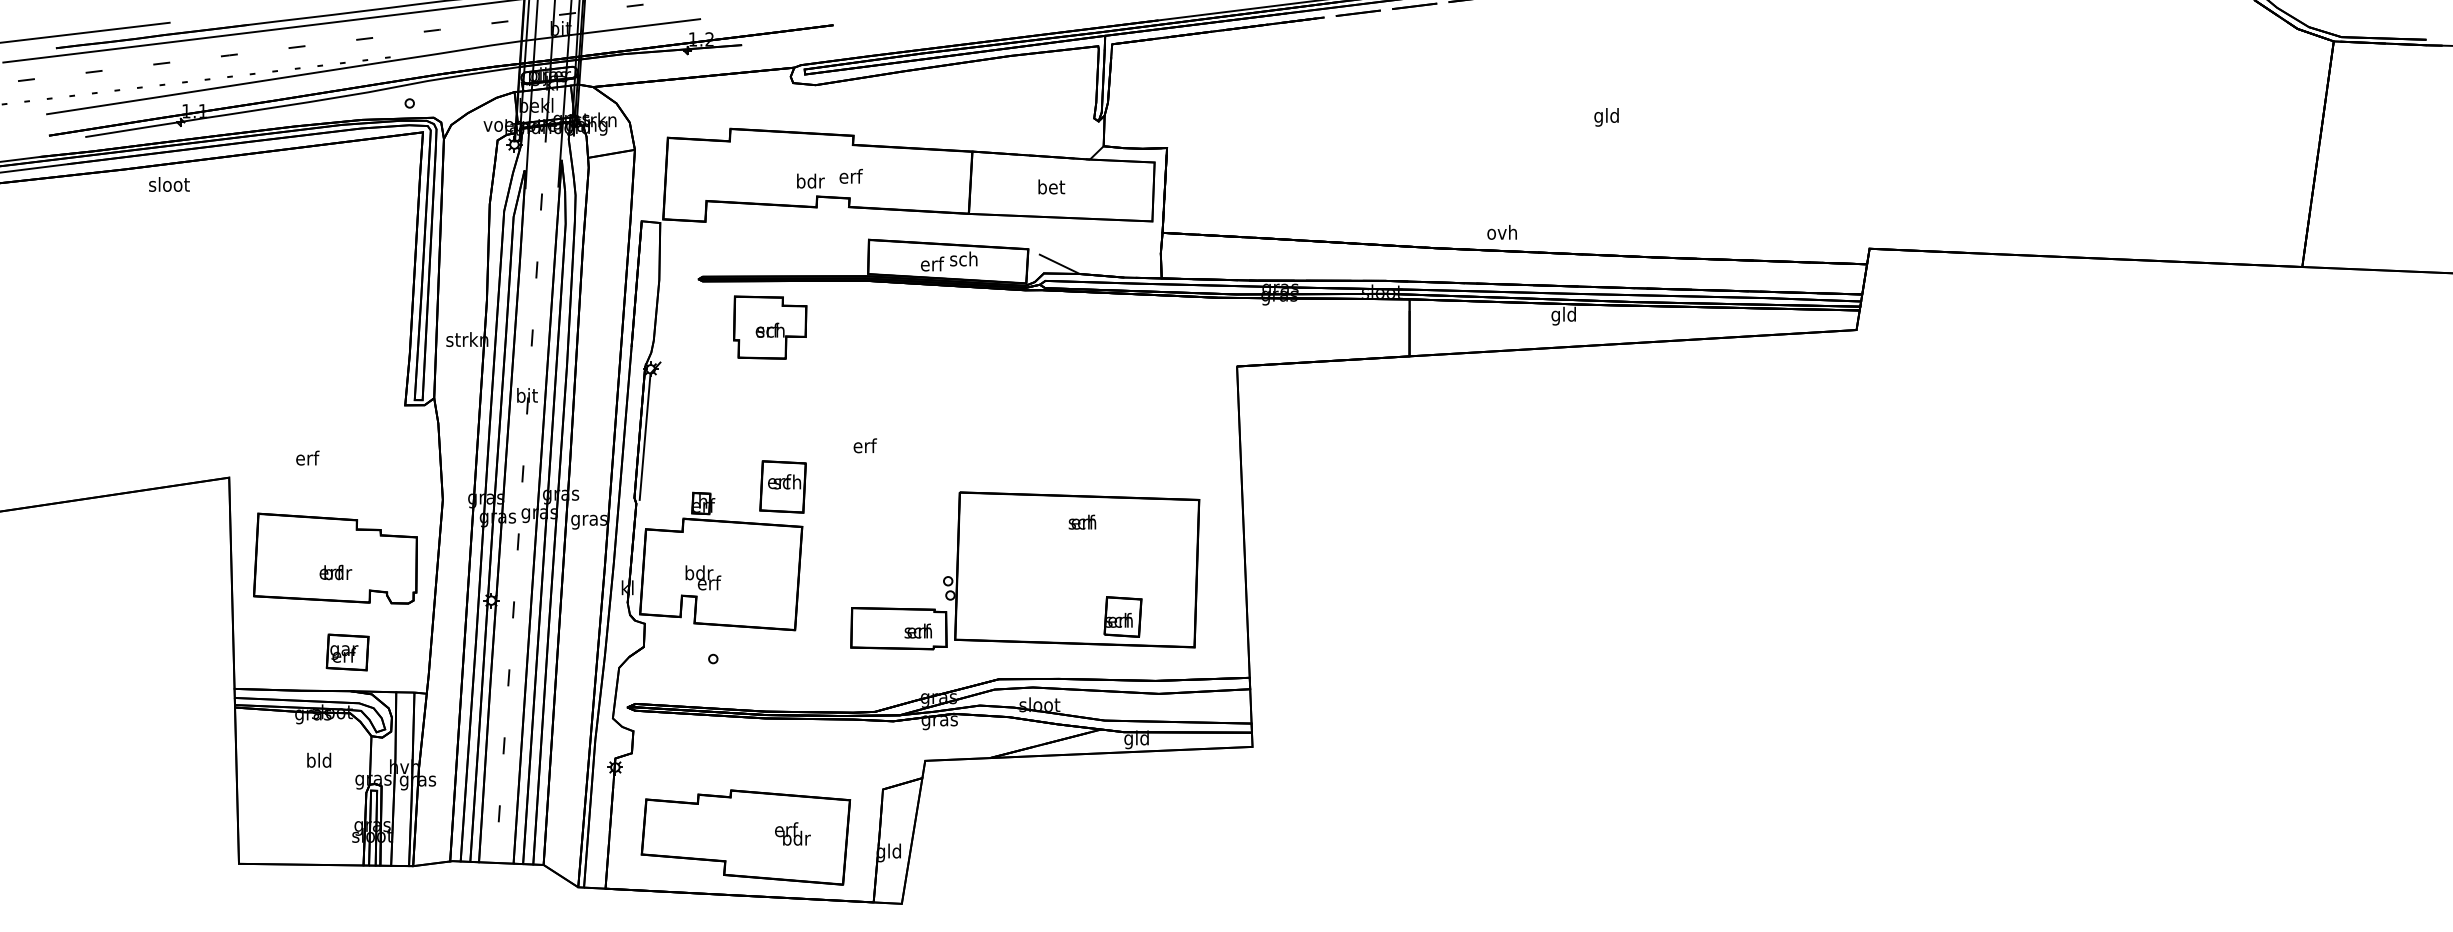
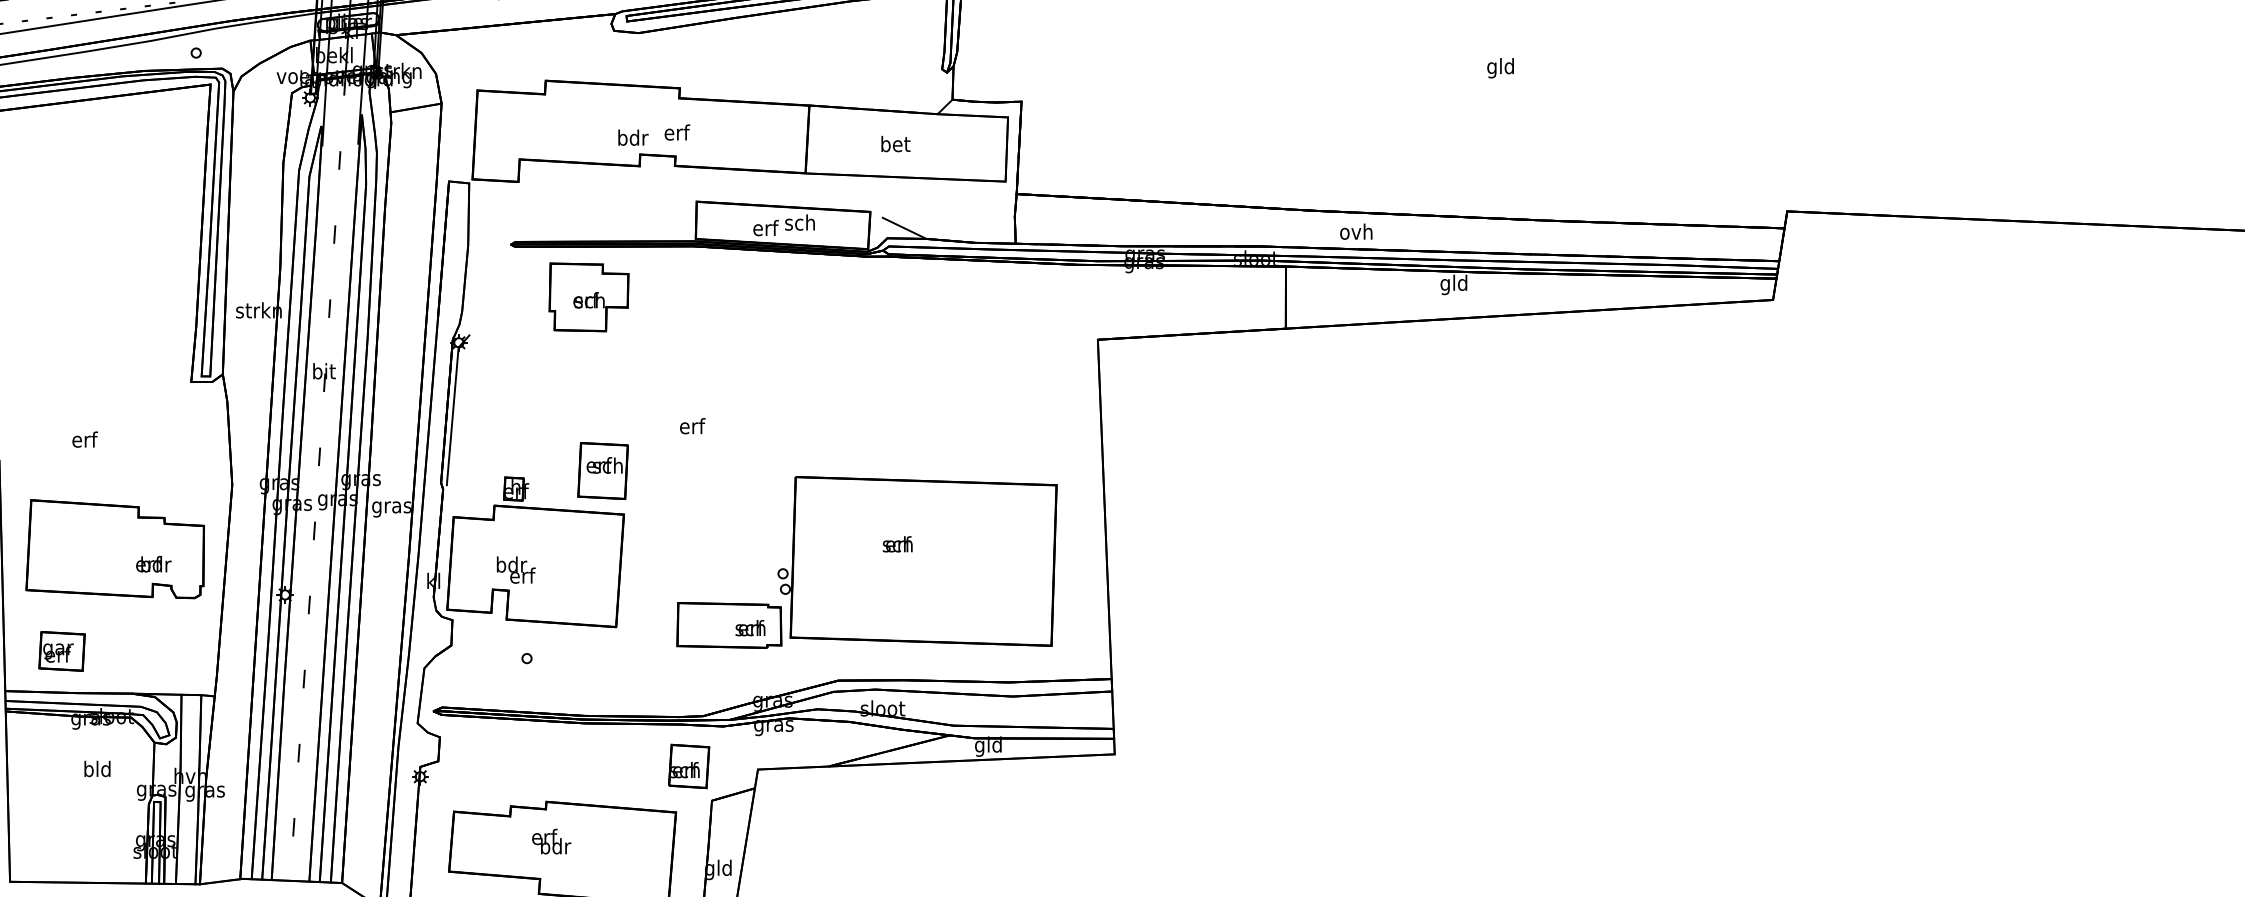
text: (1501, 232) -> (1355, 231), moved
text: (1082, 521) -> (897, 543), moved
text: (335, 572) -> (153, 564), moved
part: (1122, 616) -> (688, 765), moved
part: (347, 652) -> (61, 651), moved
text: (792, 833) -> (551, 841), moved

